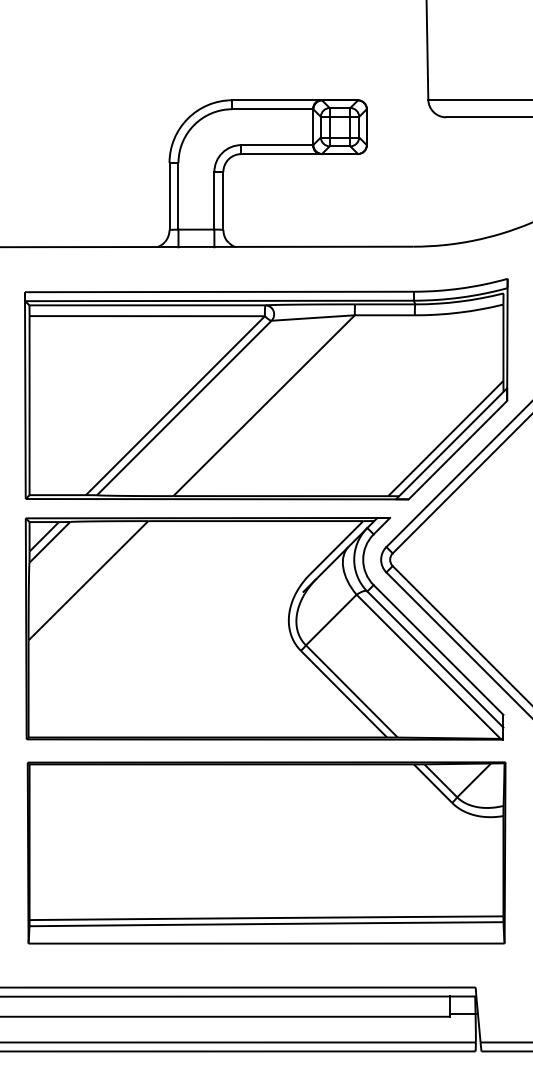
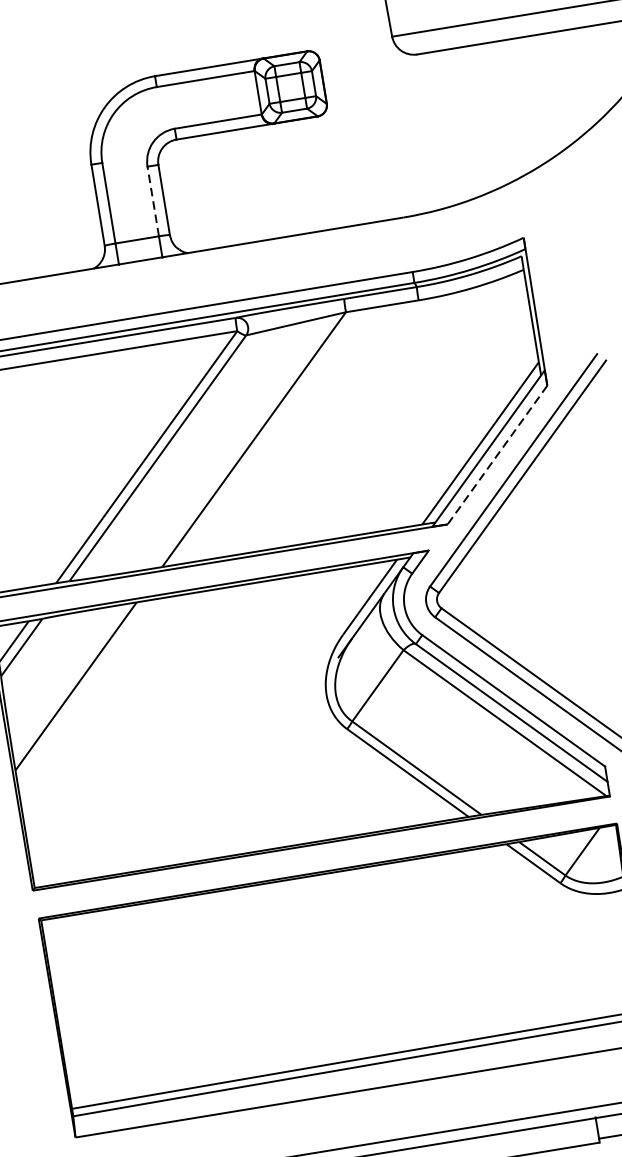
line: (214, 200) -> (153, 201), solid -> dashed
line: (457, 450) -> (497, 455), solid -> dashed

